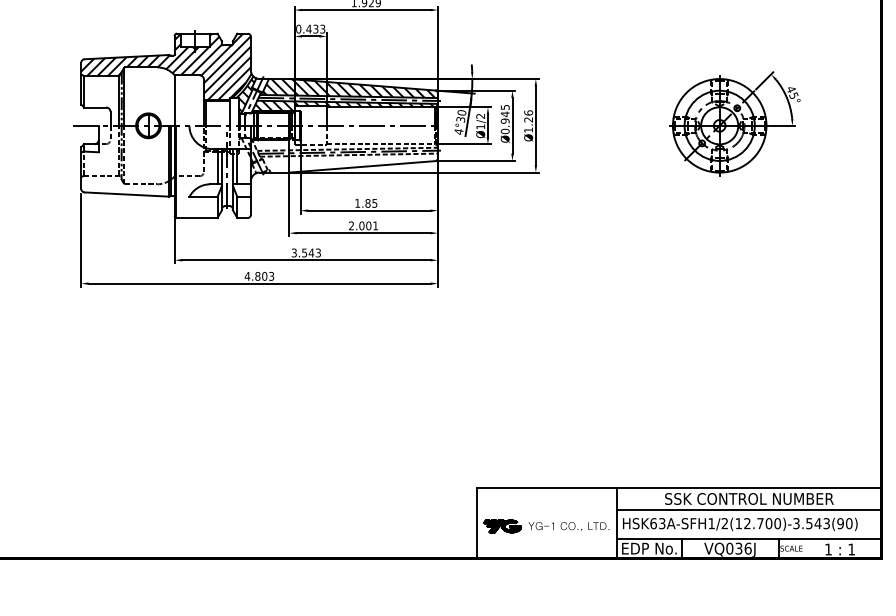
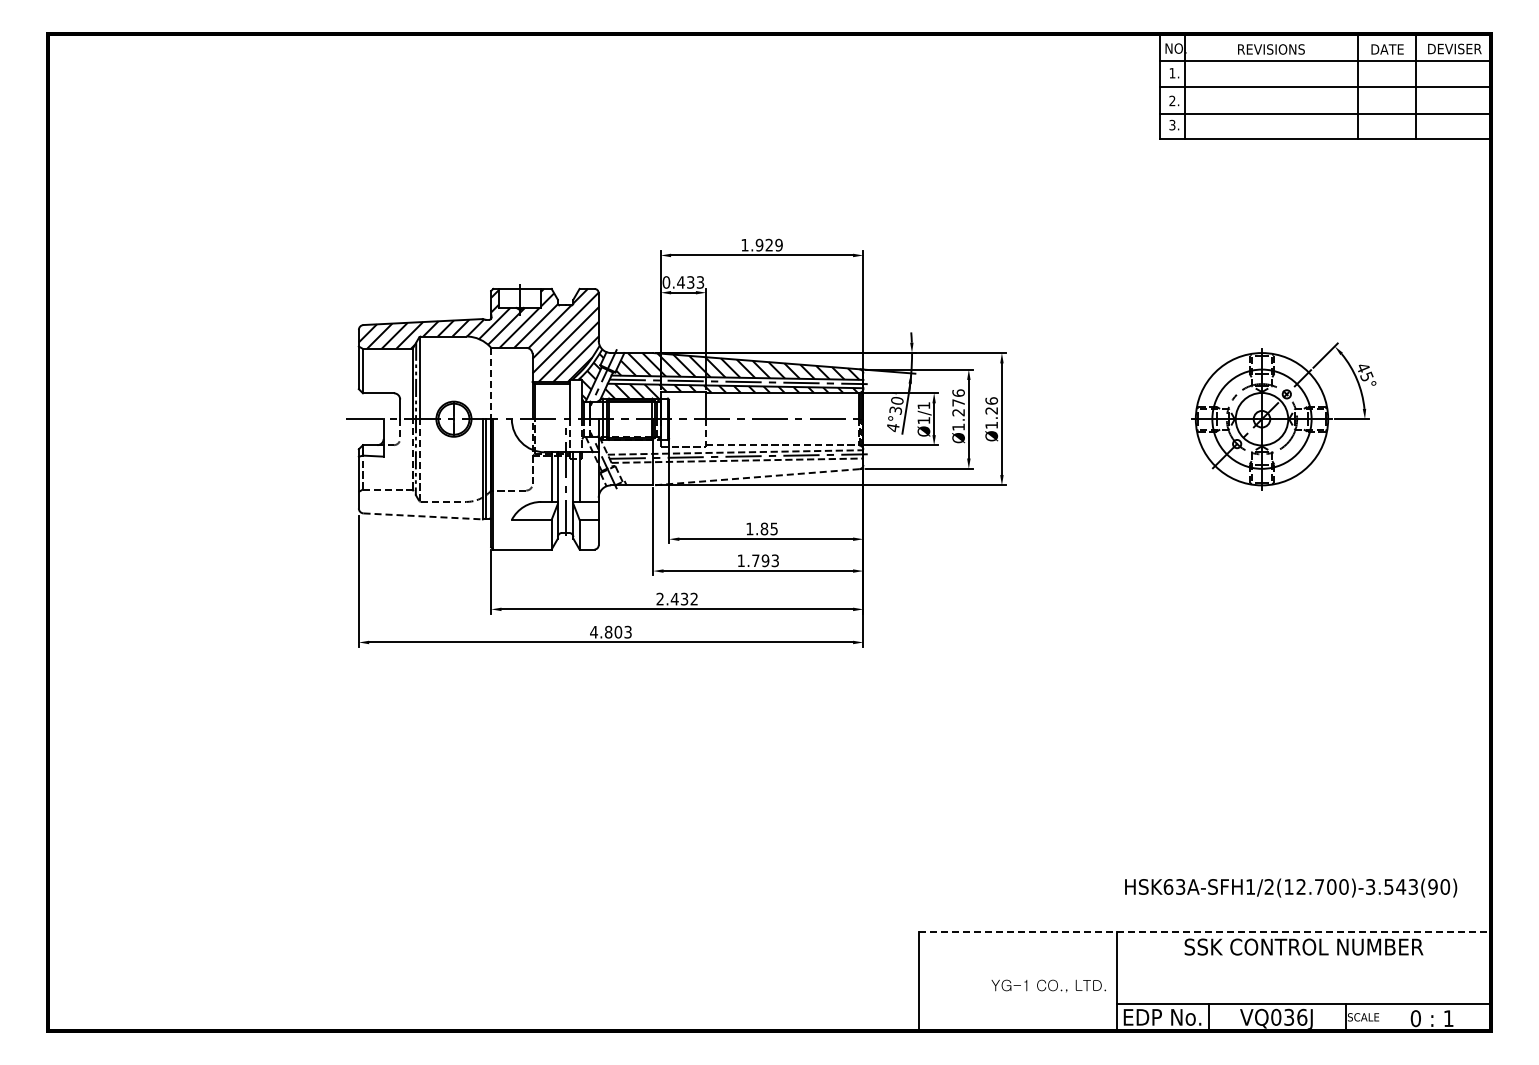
line: (175, 100) -> (491, 383), solid -> dashed
text: (480, 116) -> (923, 405), Ø1/2 -> Ø1/1
text: (505, 118) -> (958, 409), Ø0.945 -> Ø1.276
line: (362, 167) -> (756, 477), solid -> dashed
line: (126, 194) -> (423, 516), solid -> dashed
text: (363, 225) -> (757, 560), 2.001 -> 1.793
text: (305, 252) -> (676, 598), 3.543 -> 2.432
line: (679, 487) -> (1205, 931), solid -> dashed
line: (749, 509) -> (1303, 962), removed
text: (740, 524) -> (1291, 887), moved
part: (502, 526) -> (954, 985), removed
text: (828, 549) -> (1415, 1018), 1 -> 0

